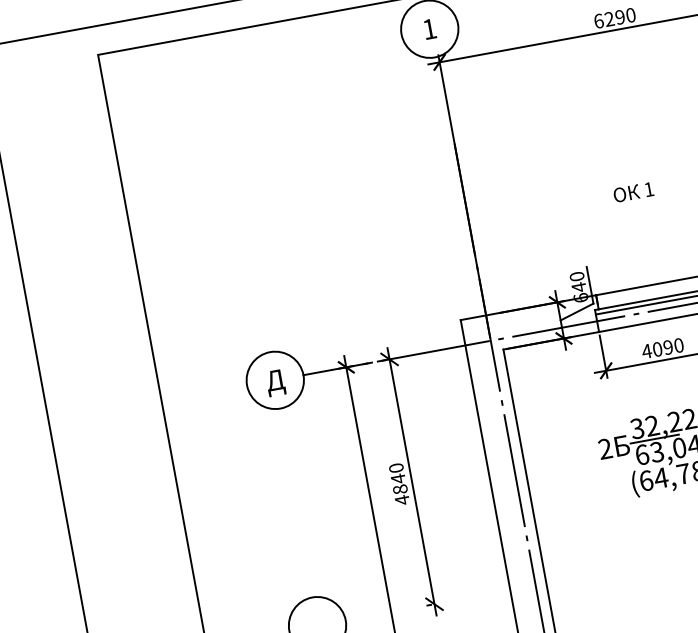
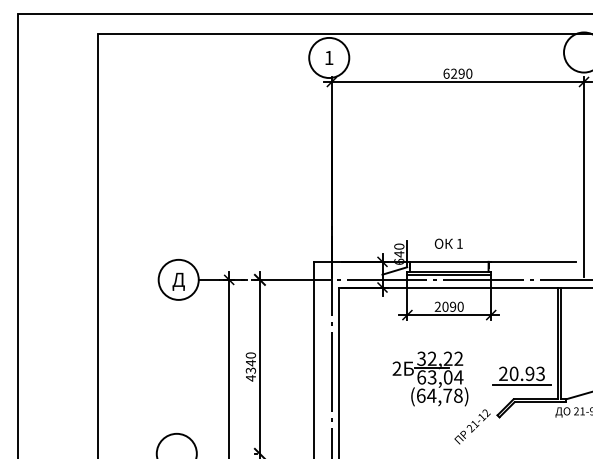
text: (633, 191) -> (448, 243), moved
text: (646, 350) -> (437, 306), 4090 -> 2090
text: (399, 489) -> (250, 370), 4840 -> 4340

